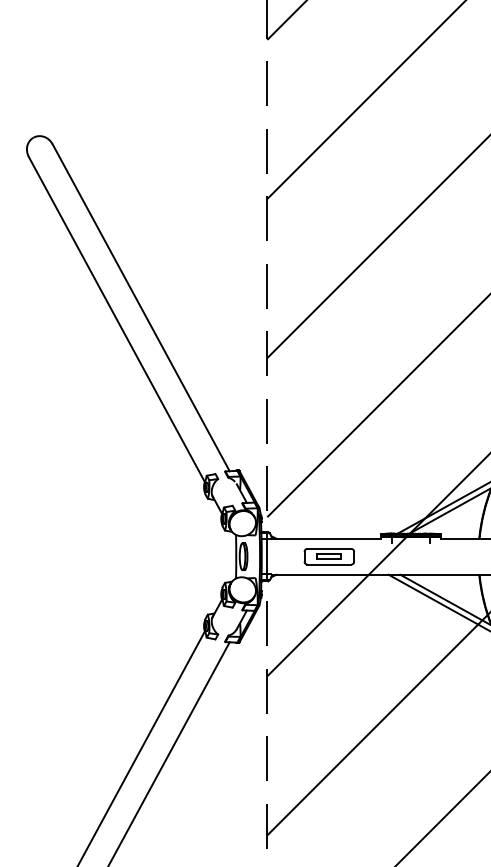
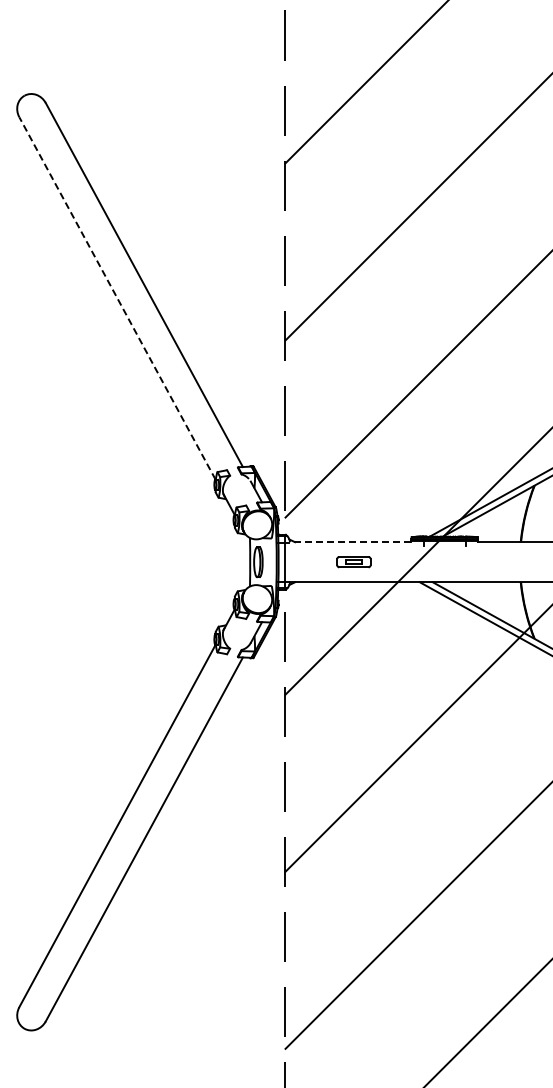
line: (117, 319) -> (117, 298), solid -> dashed
line: (326, 539) -> (350, 542), solid -> dashed
part: (329, 556) -> (353, 561), size x0.6

